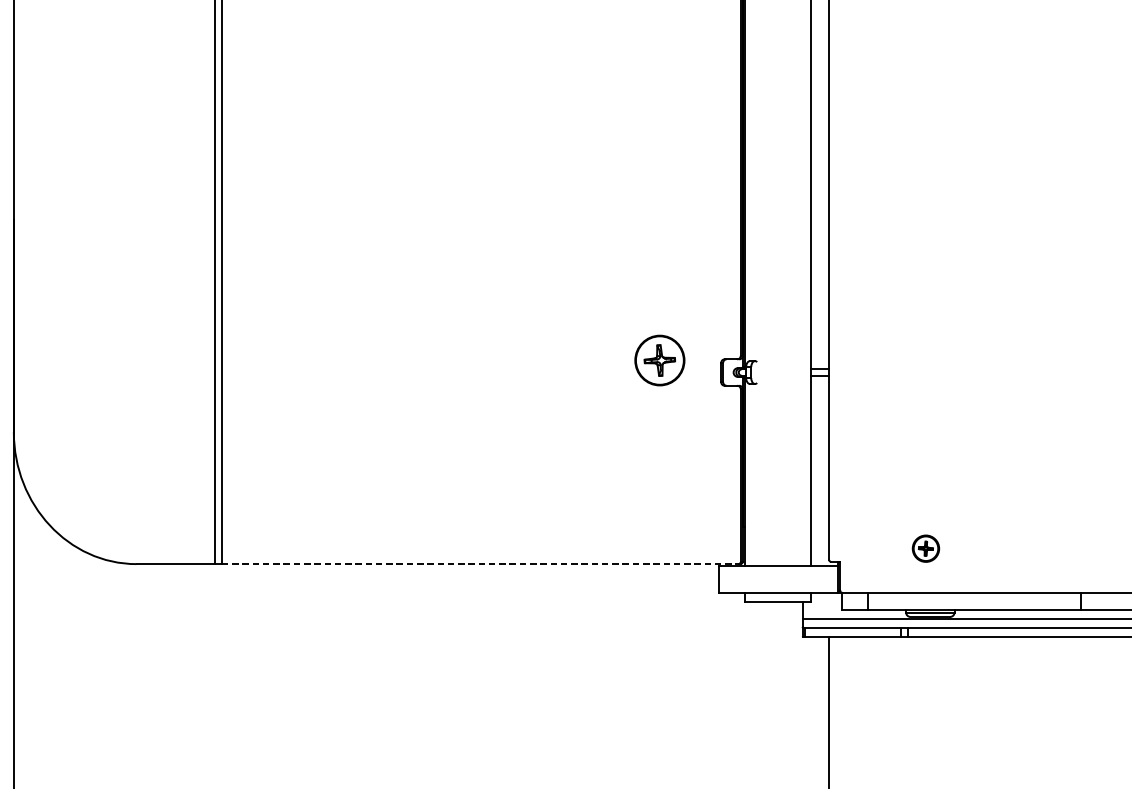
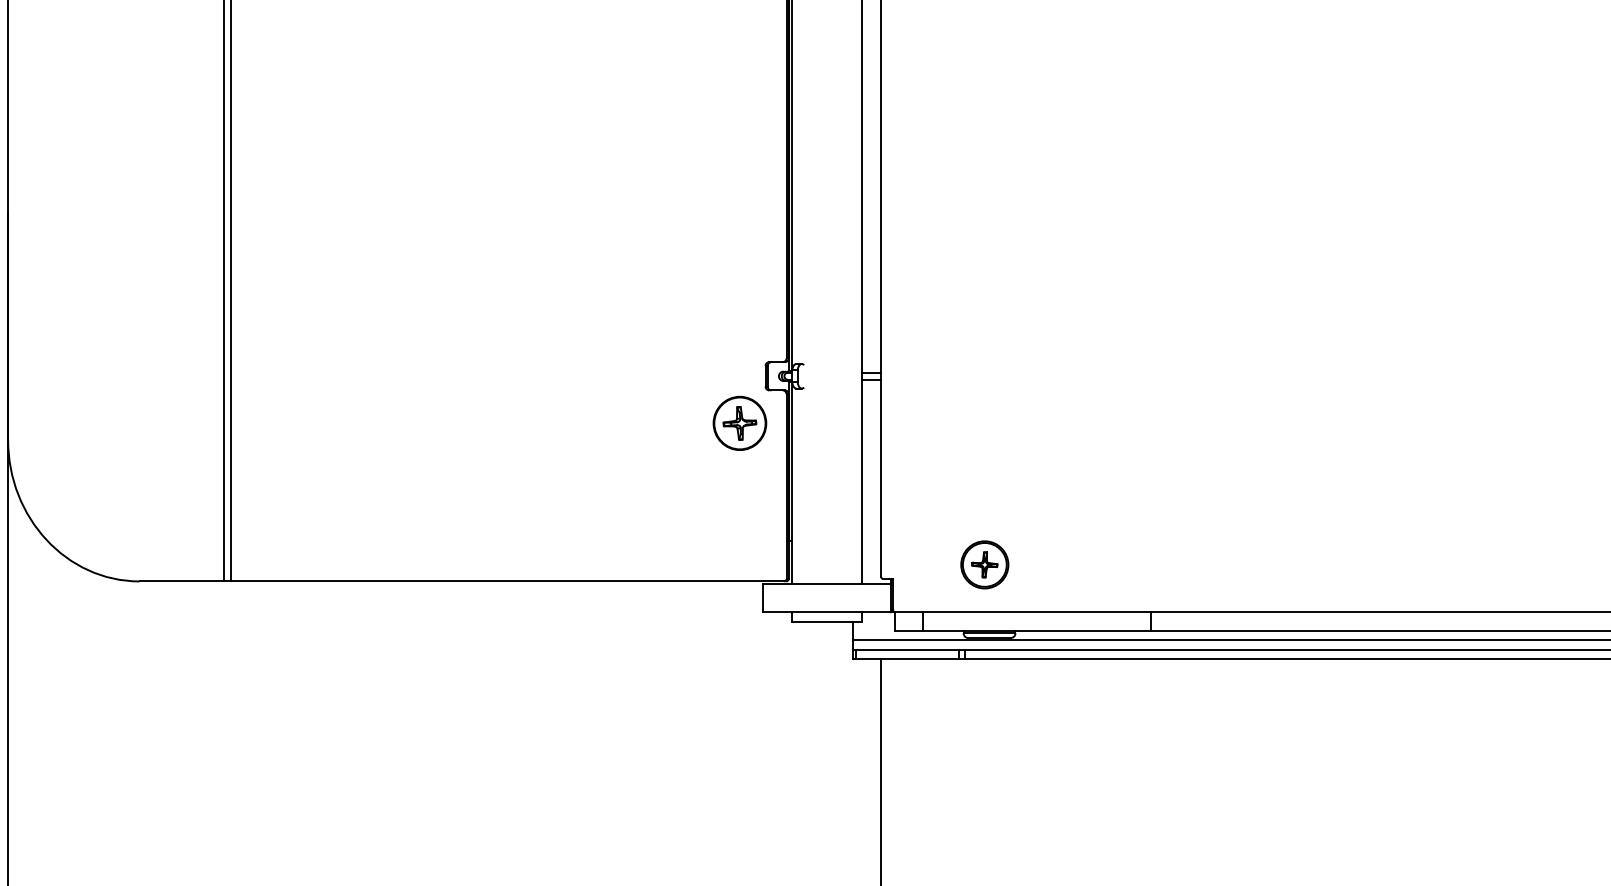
part: (659, 359) -> (739, 422), moved
part: (925, 548) -> (984, 564), size x1.67
line: (480, 564) -> (507, 581), dashed -> solid

